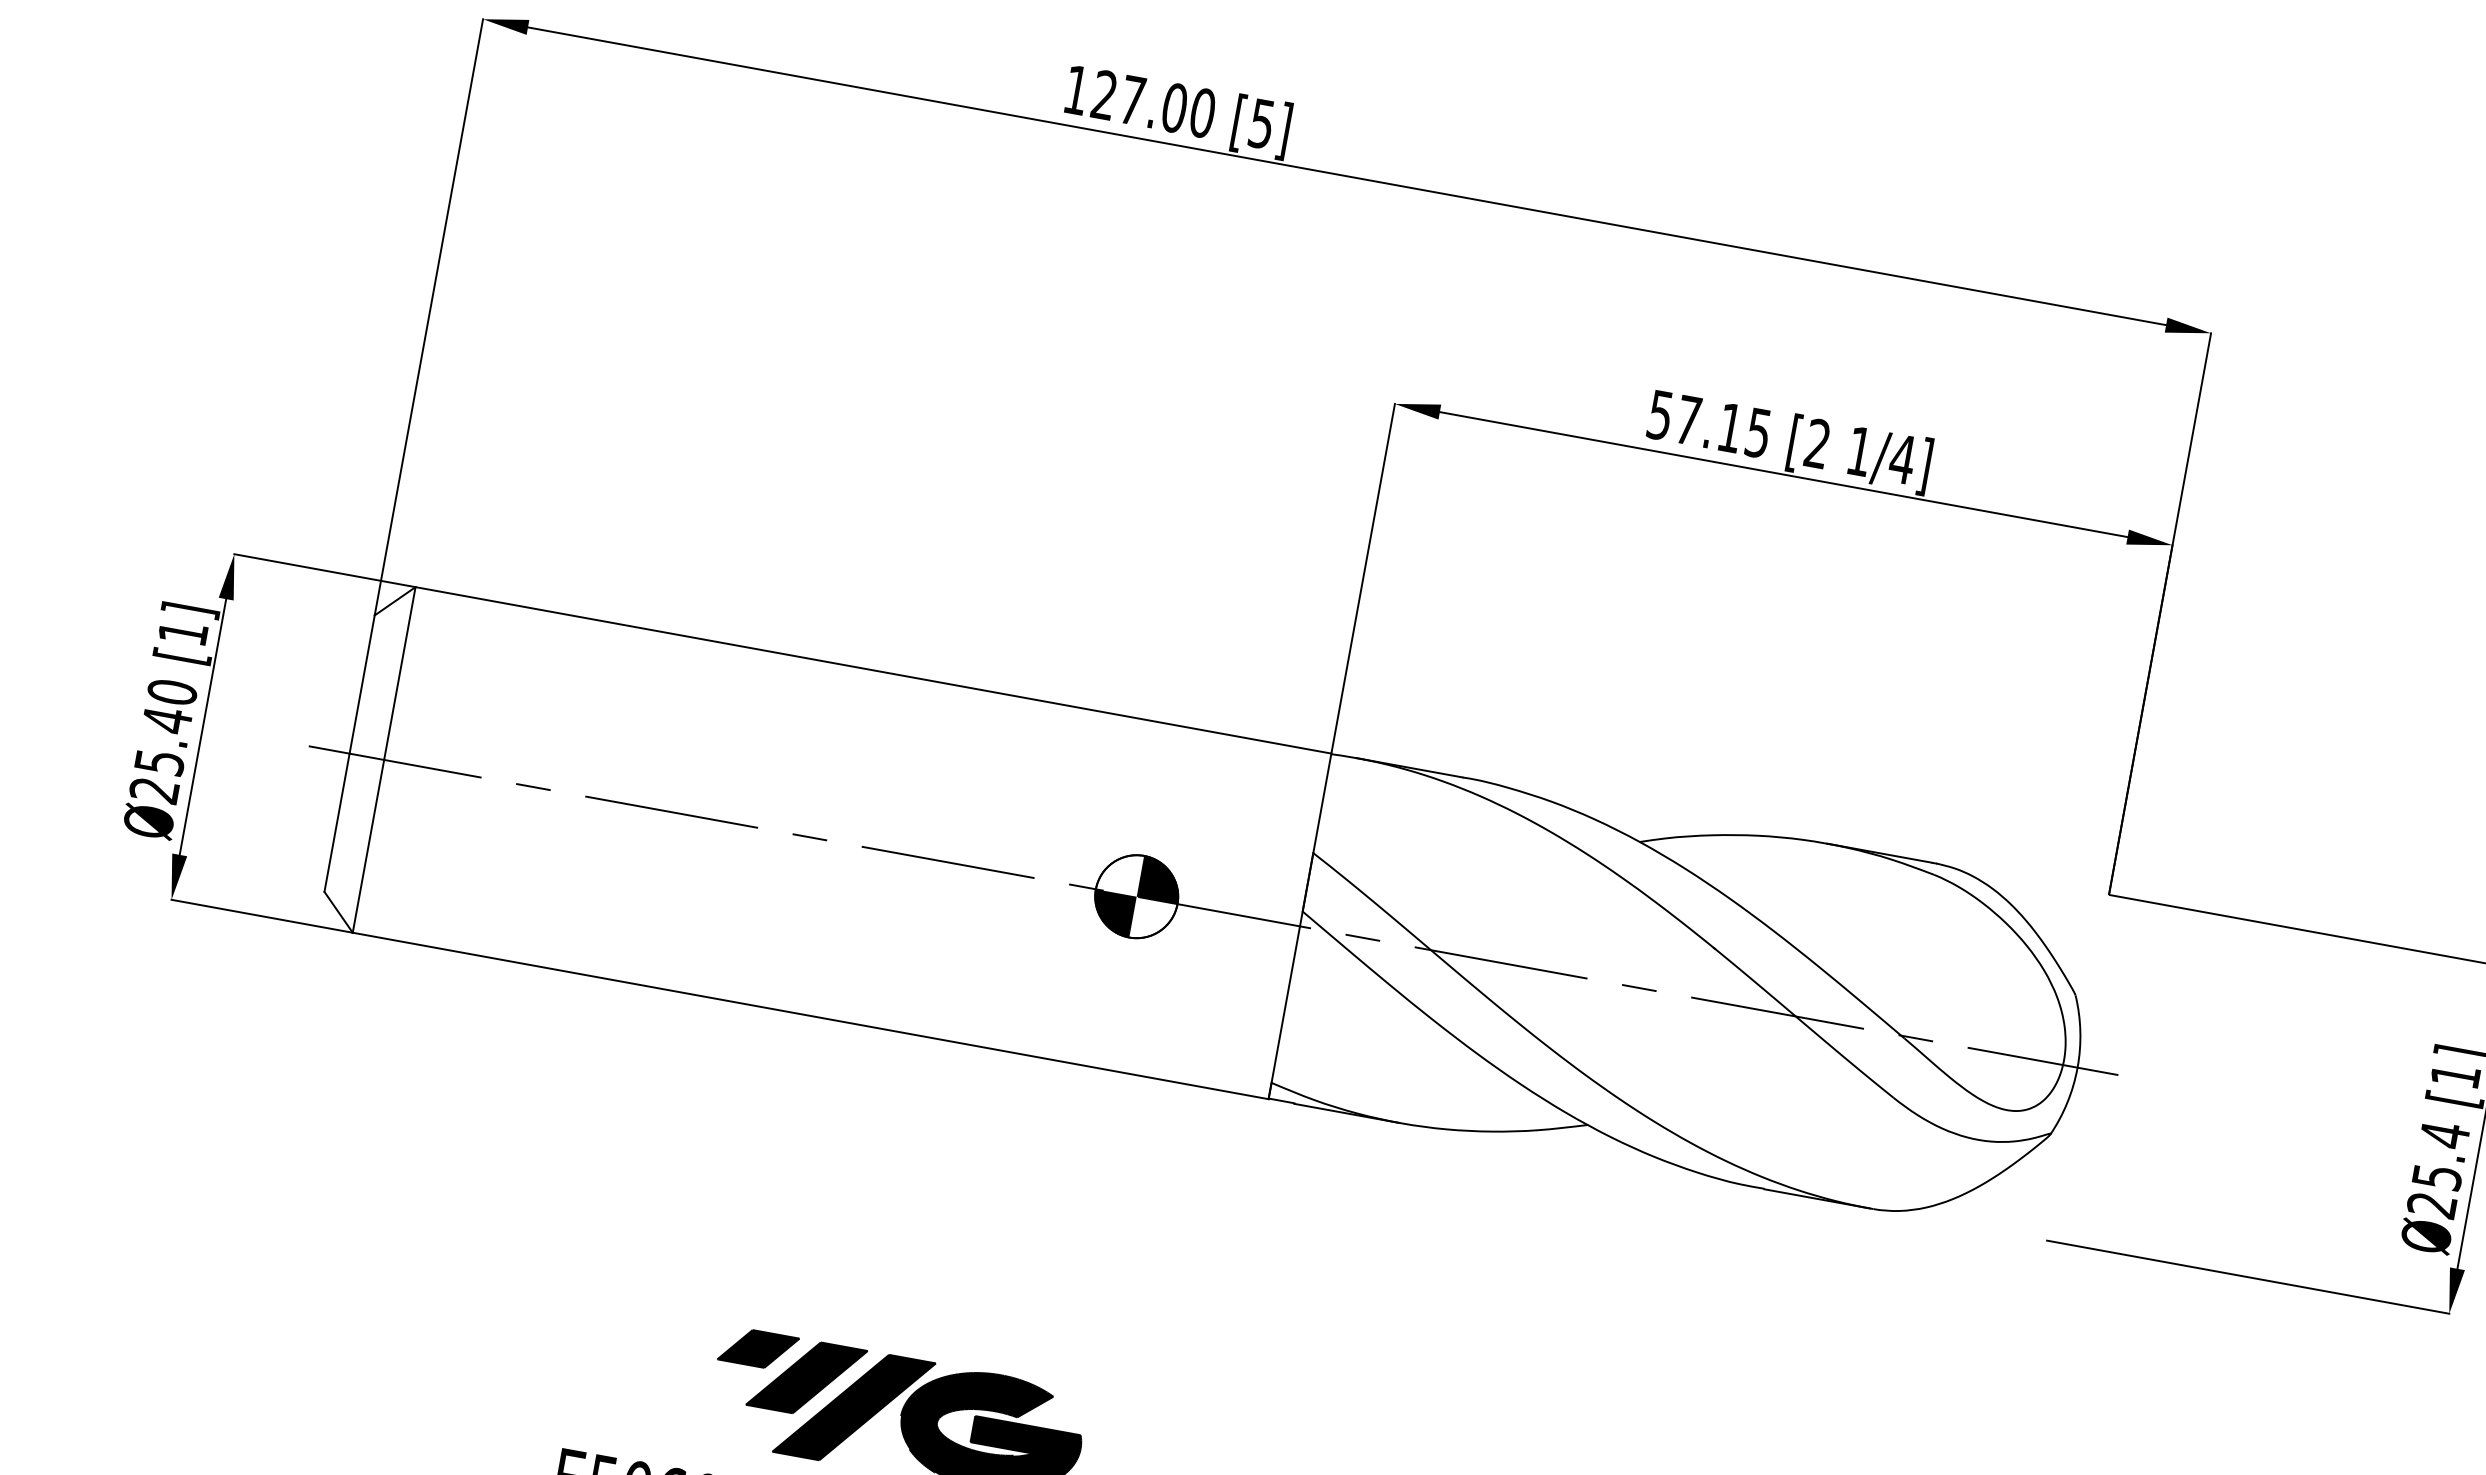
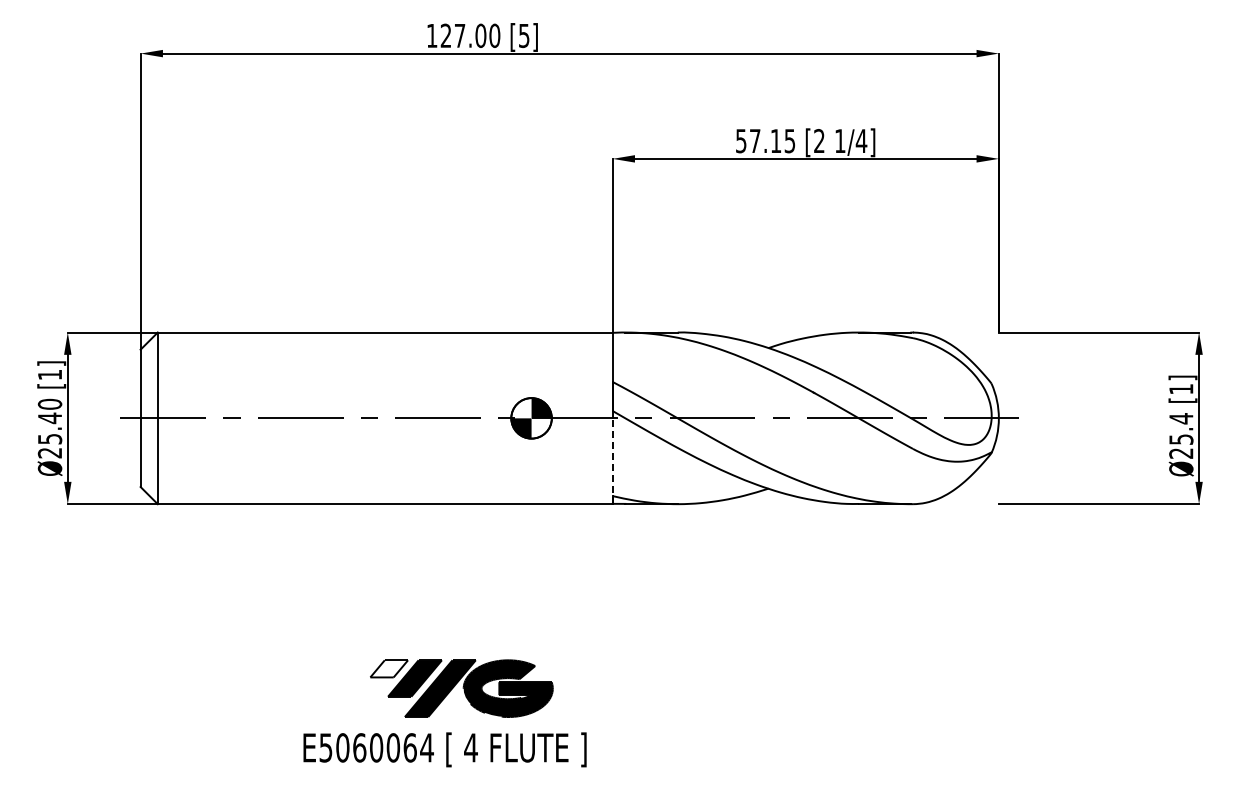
line: (1283, 1013) -> (612, 461), solid -> dashed
fill: (759, 1348) -> (389, 668), removed

